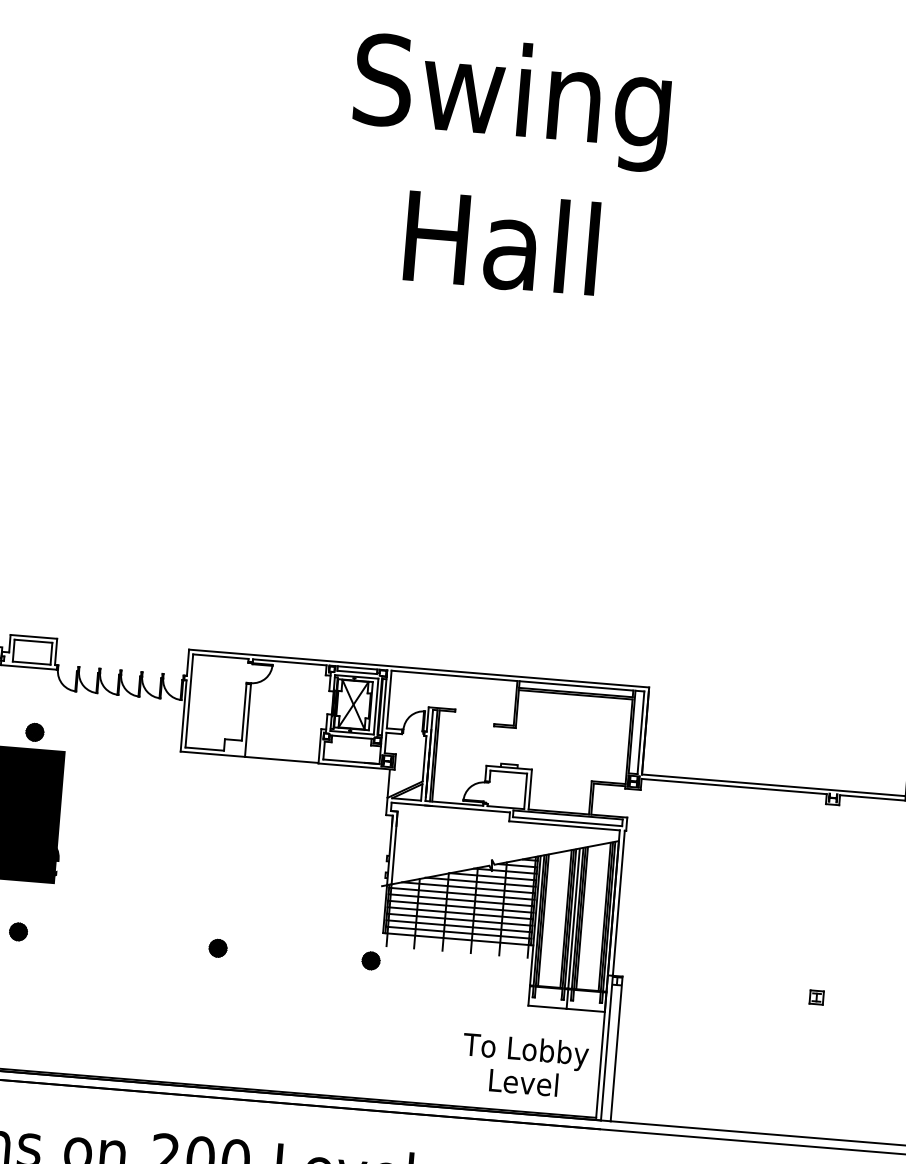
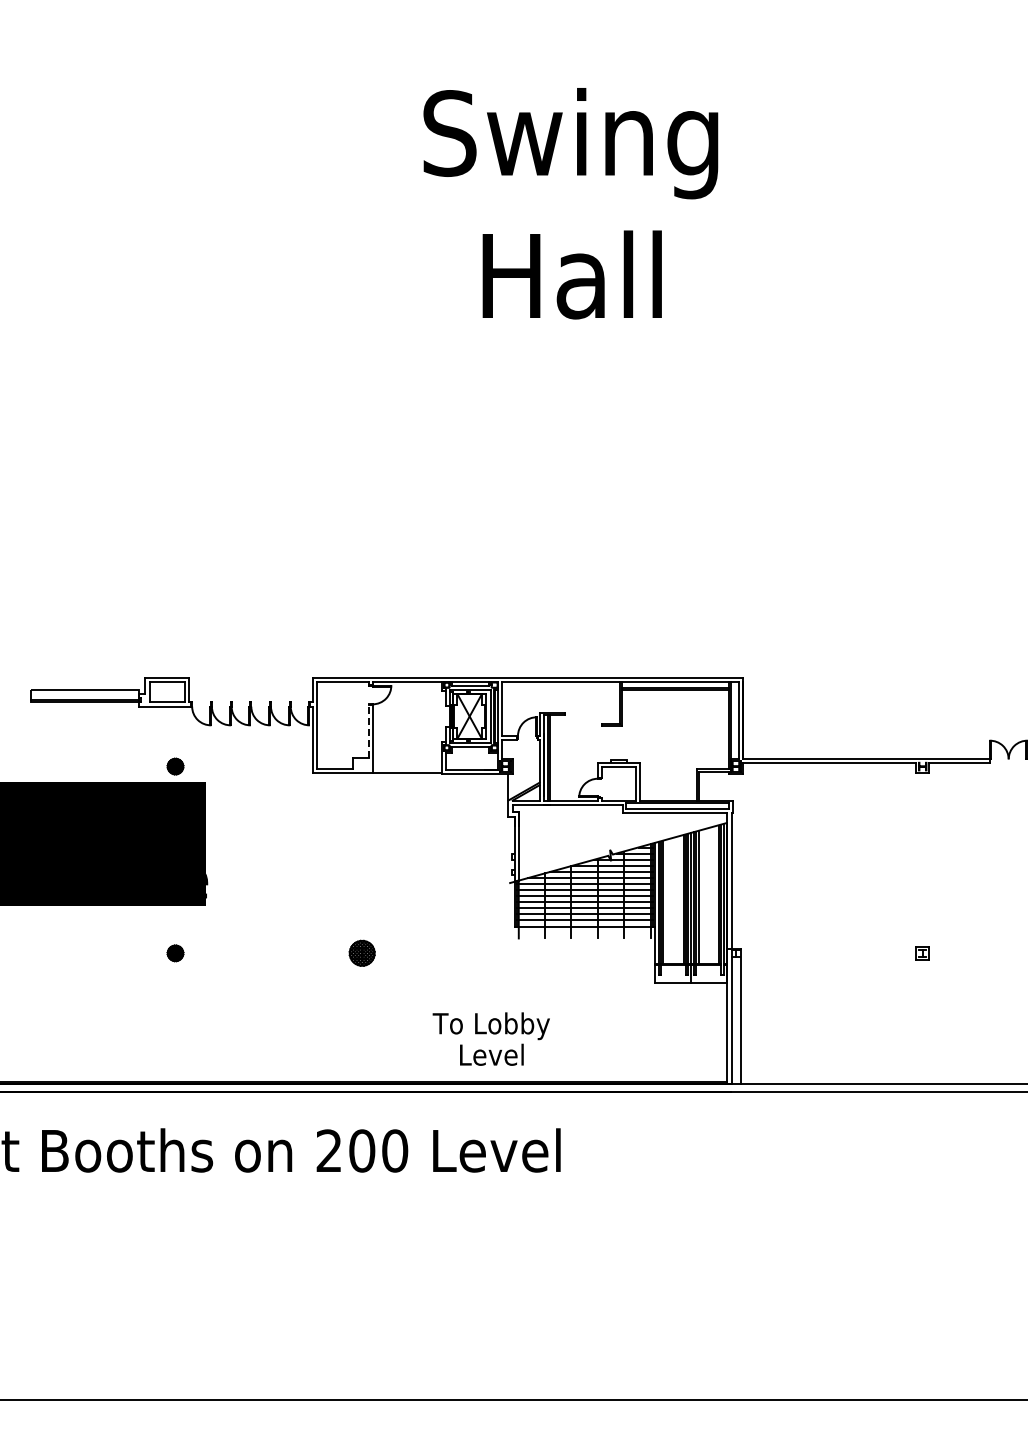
line: (244, 710) -> (368, 730), solid -> dashed
part: (218, 948) -> (362, 953), size x1.6
part: (371, 961) -> (505, 953), removed
text: (523, 1065) -> (490, 1038), moved

